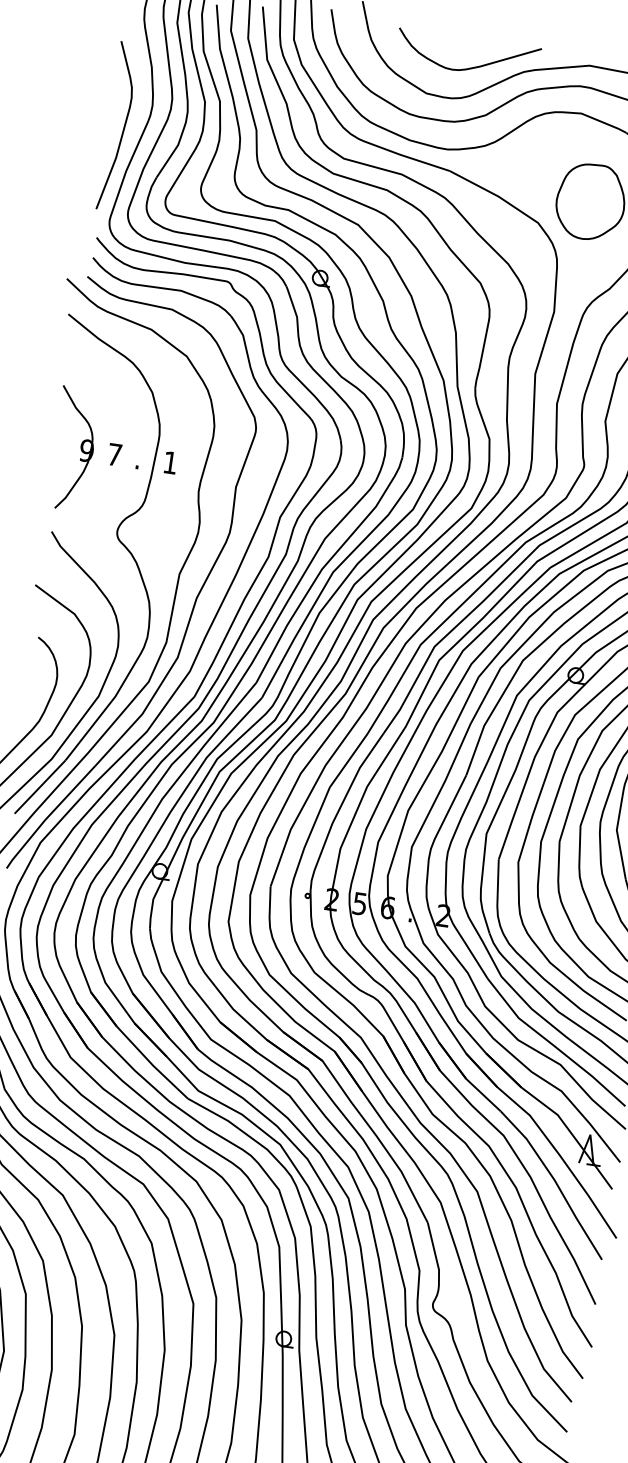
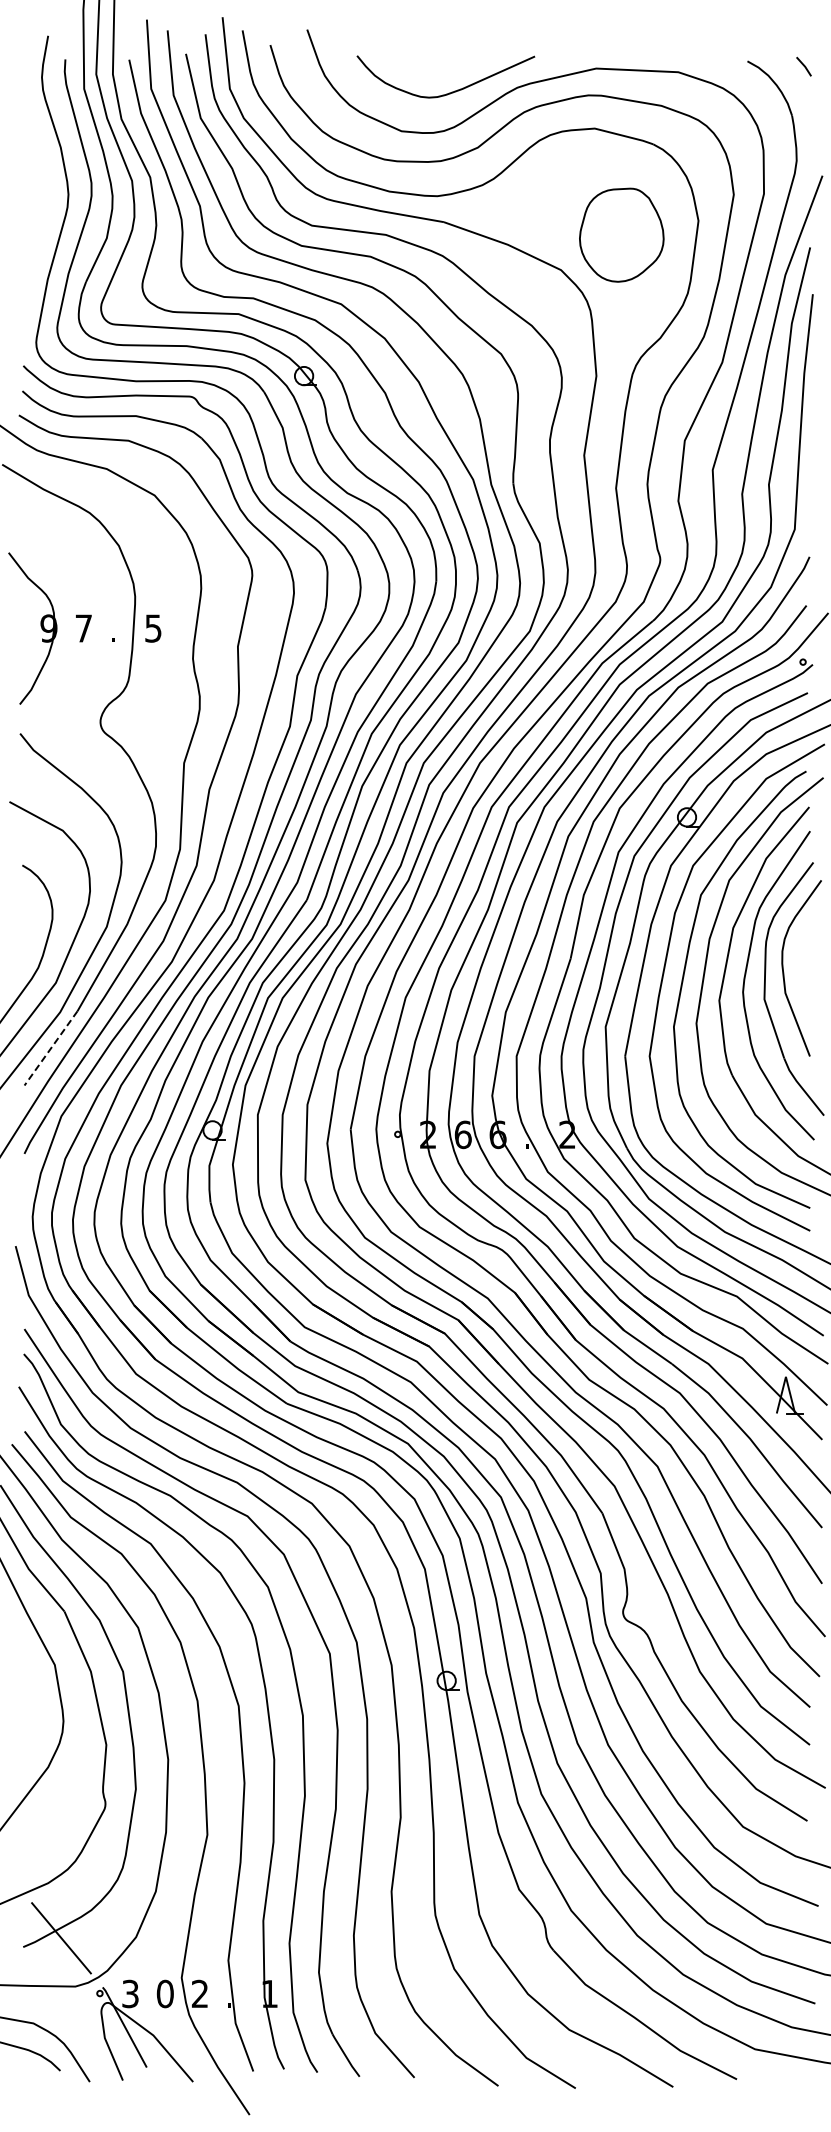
curve: (123, 128) -> (36, 227), removed
text: (170, 462) -> (153, 628), 1 -> 5
line: (40, 787) -> (51, 1048), solid -> dashed
text: (359, 903) -> (462, 1134), 5 -> 6

